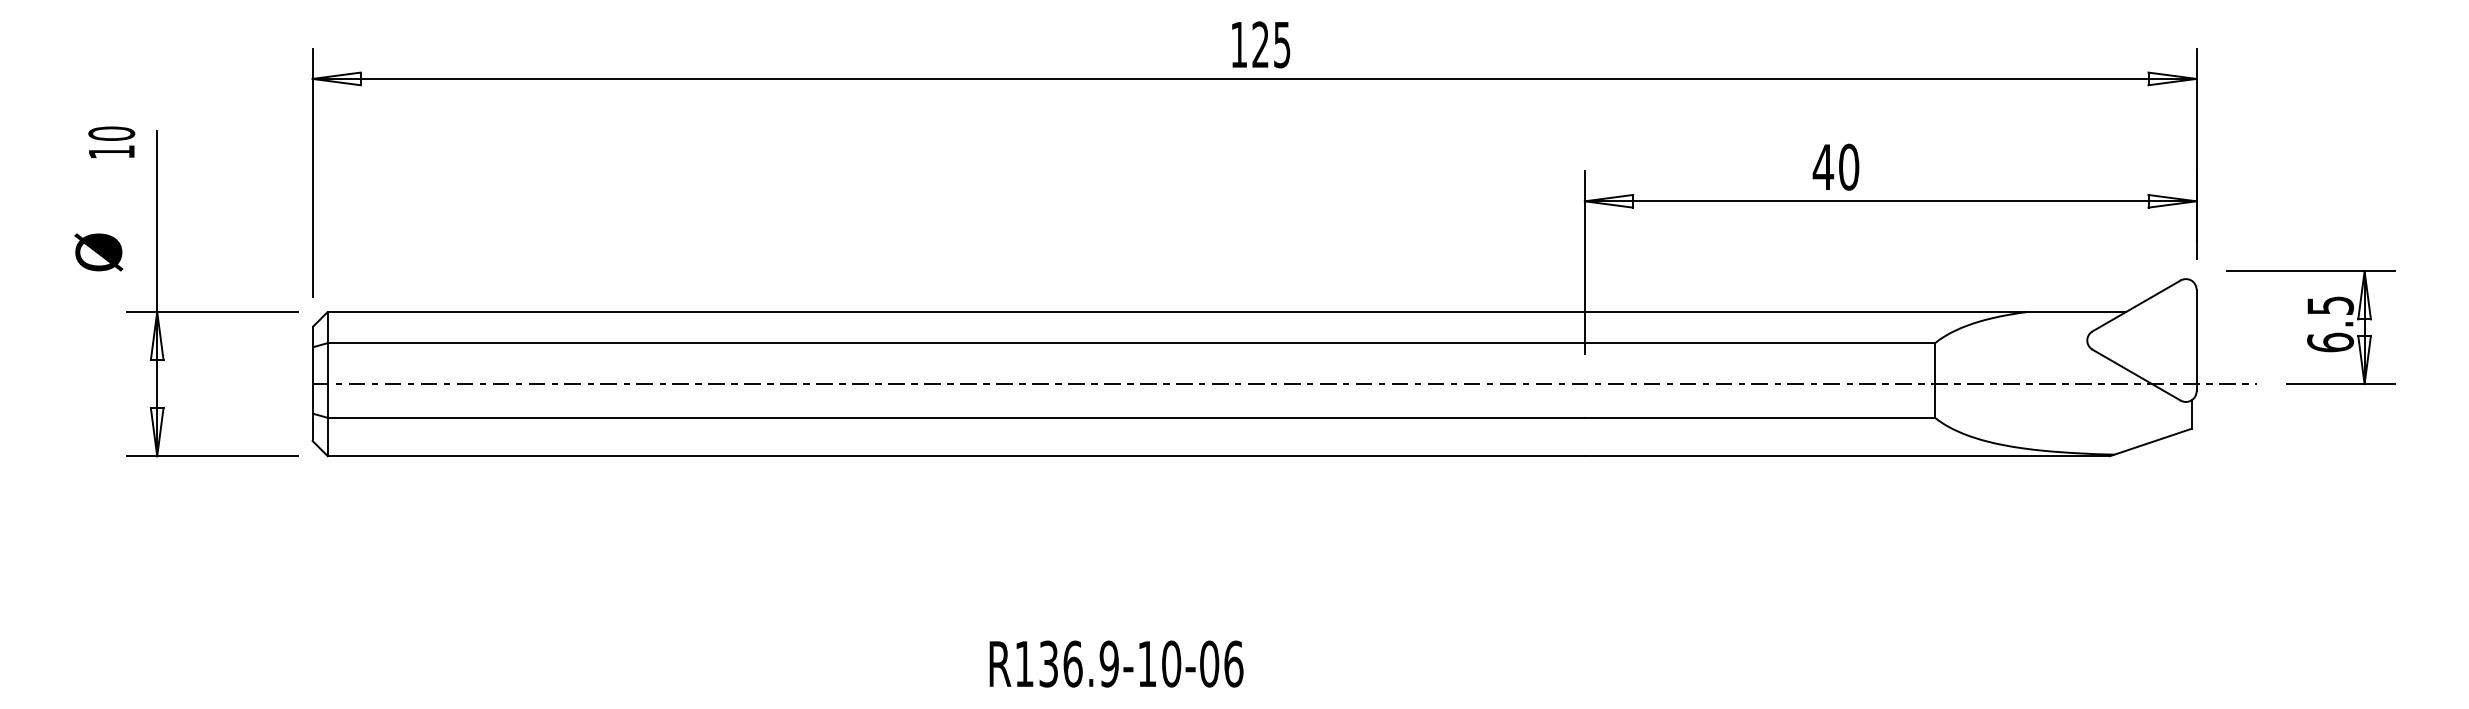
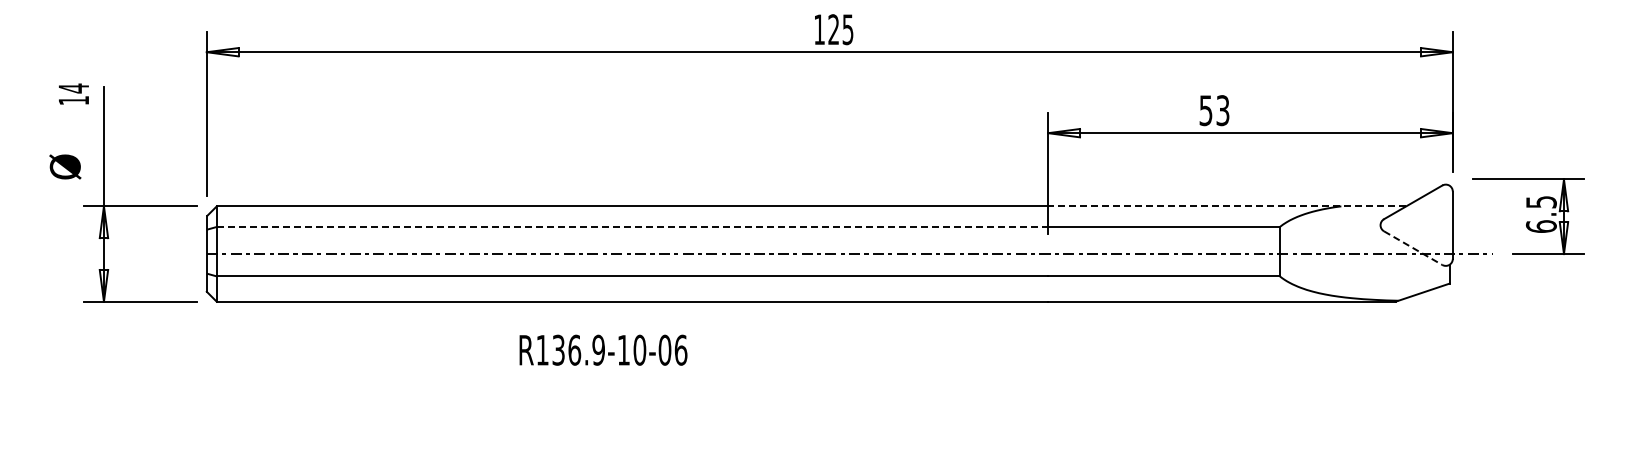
text: (111, 133) -> (73, 88), 10 -> 14
text: (1836, 167) -> (1214, 110), 40 -> 53
line: (1854, 312) -> (1226, 206), solid -> dashed
line: (956, 342) -> (632, 226), solid -> dashed
line: (2137, 375) -> (1413, 248), solid -> dashed
text: (1116, 662) -> (603, 349), moved

